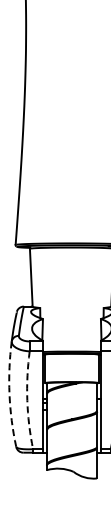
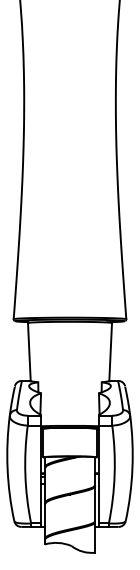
arc: (9, 394) -> (7, 468), dashed -> solid
arc: (27, 400) -> (25, 474), dashed -> solid

